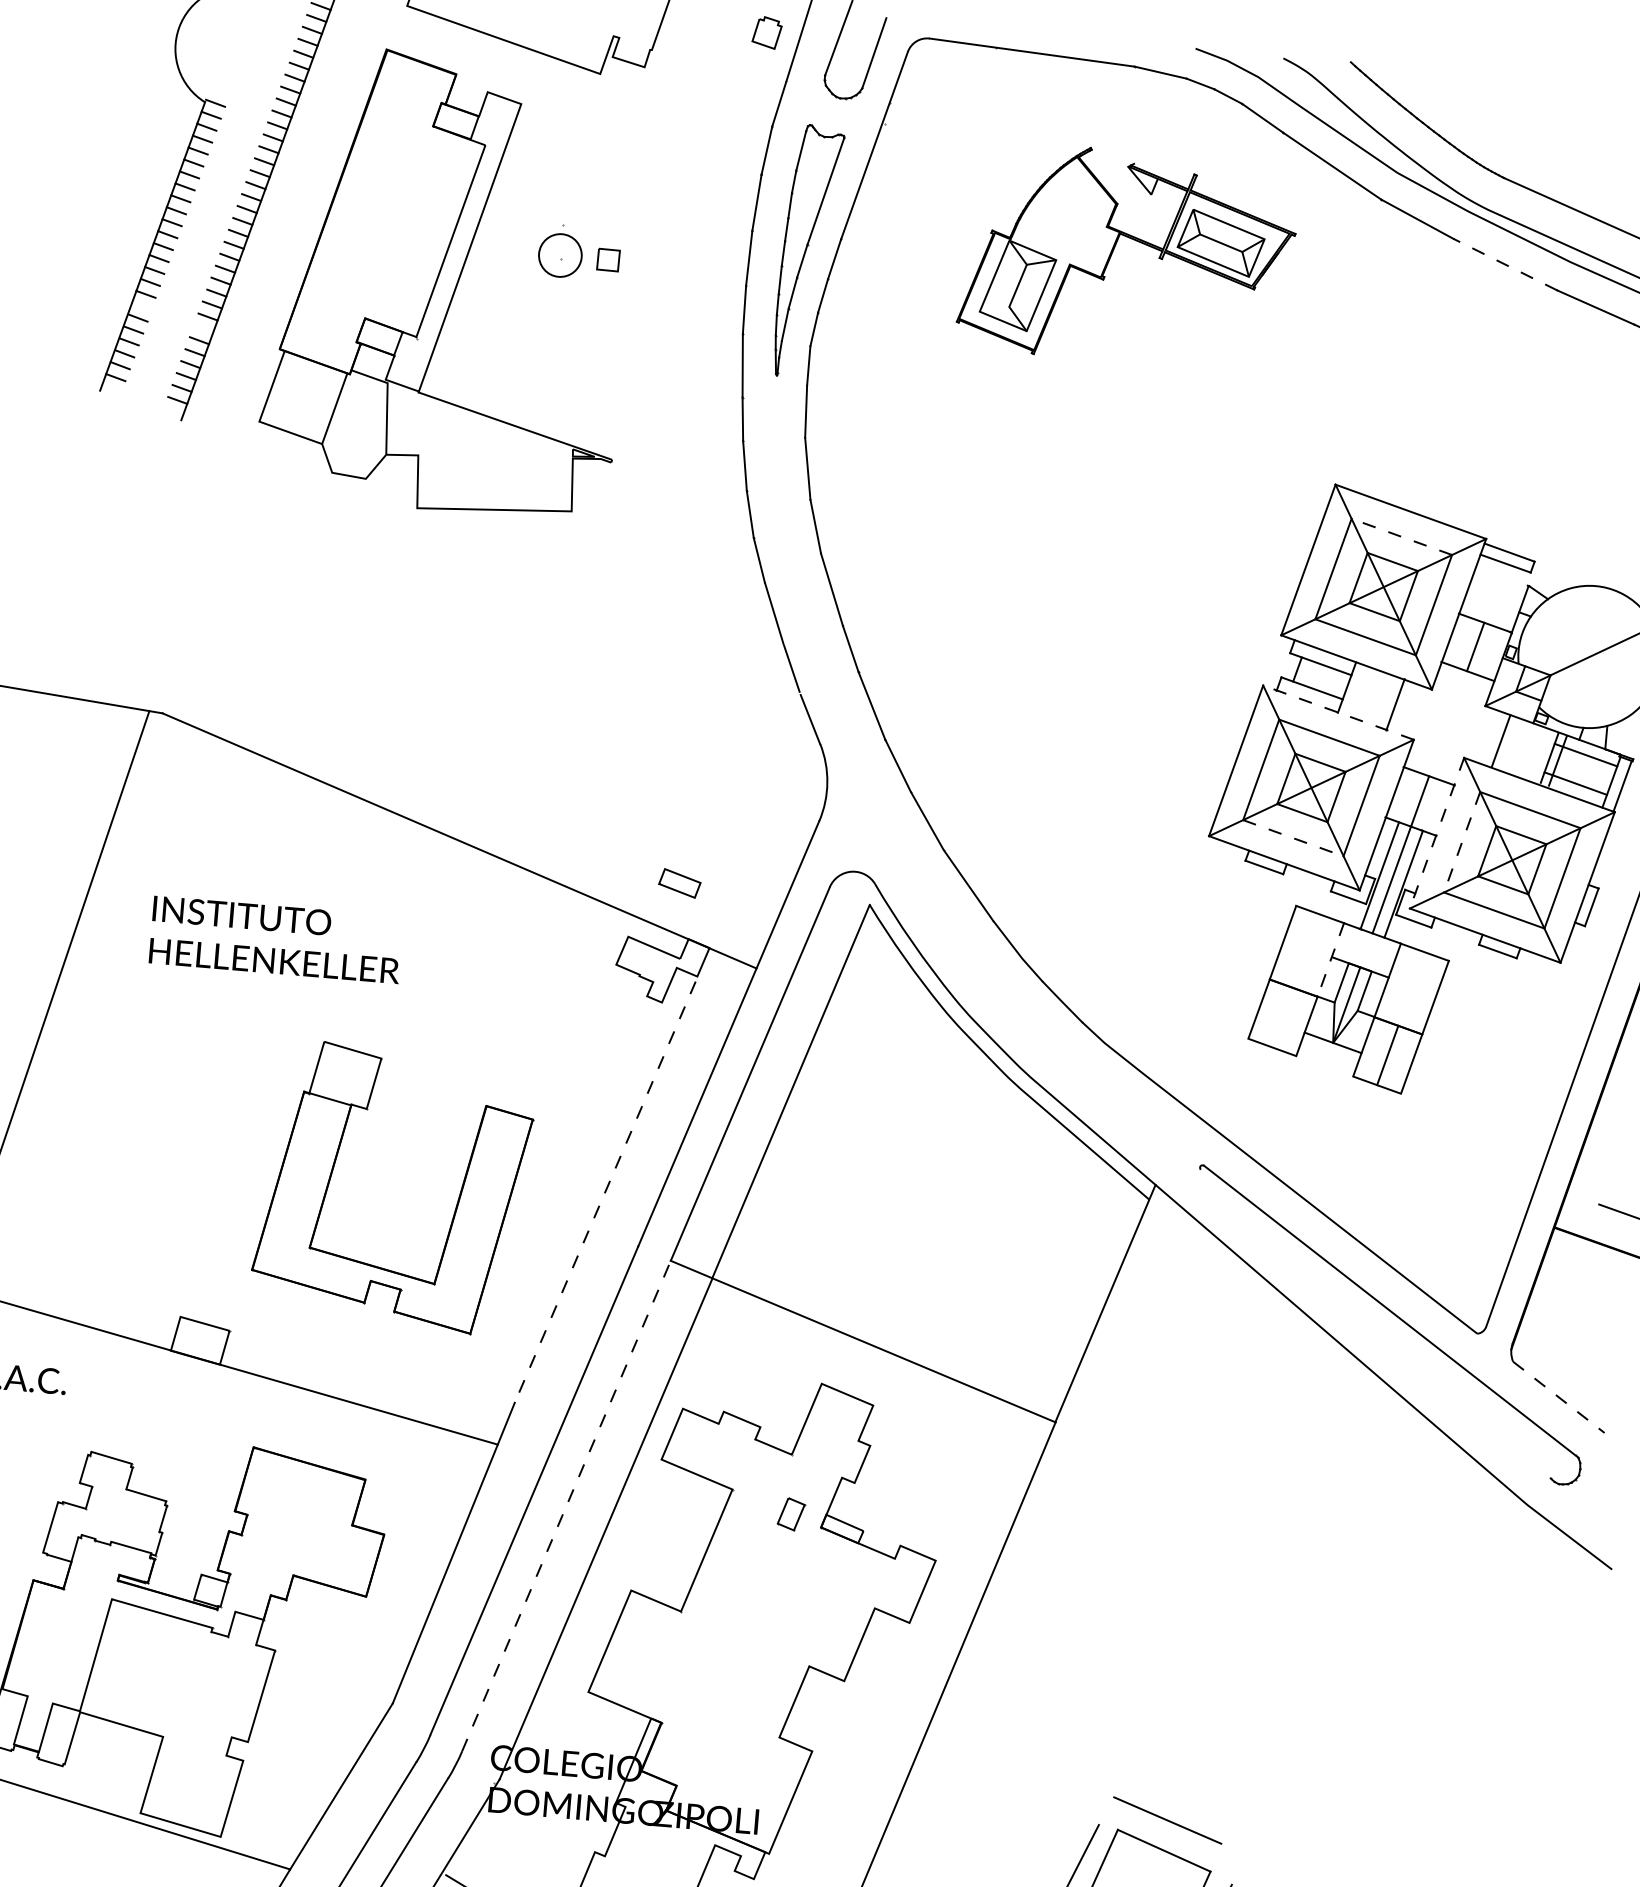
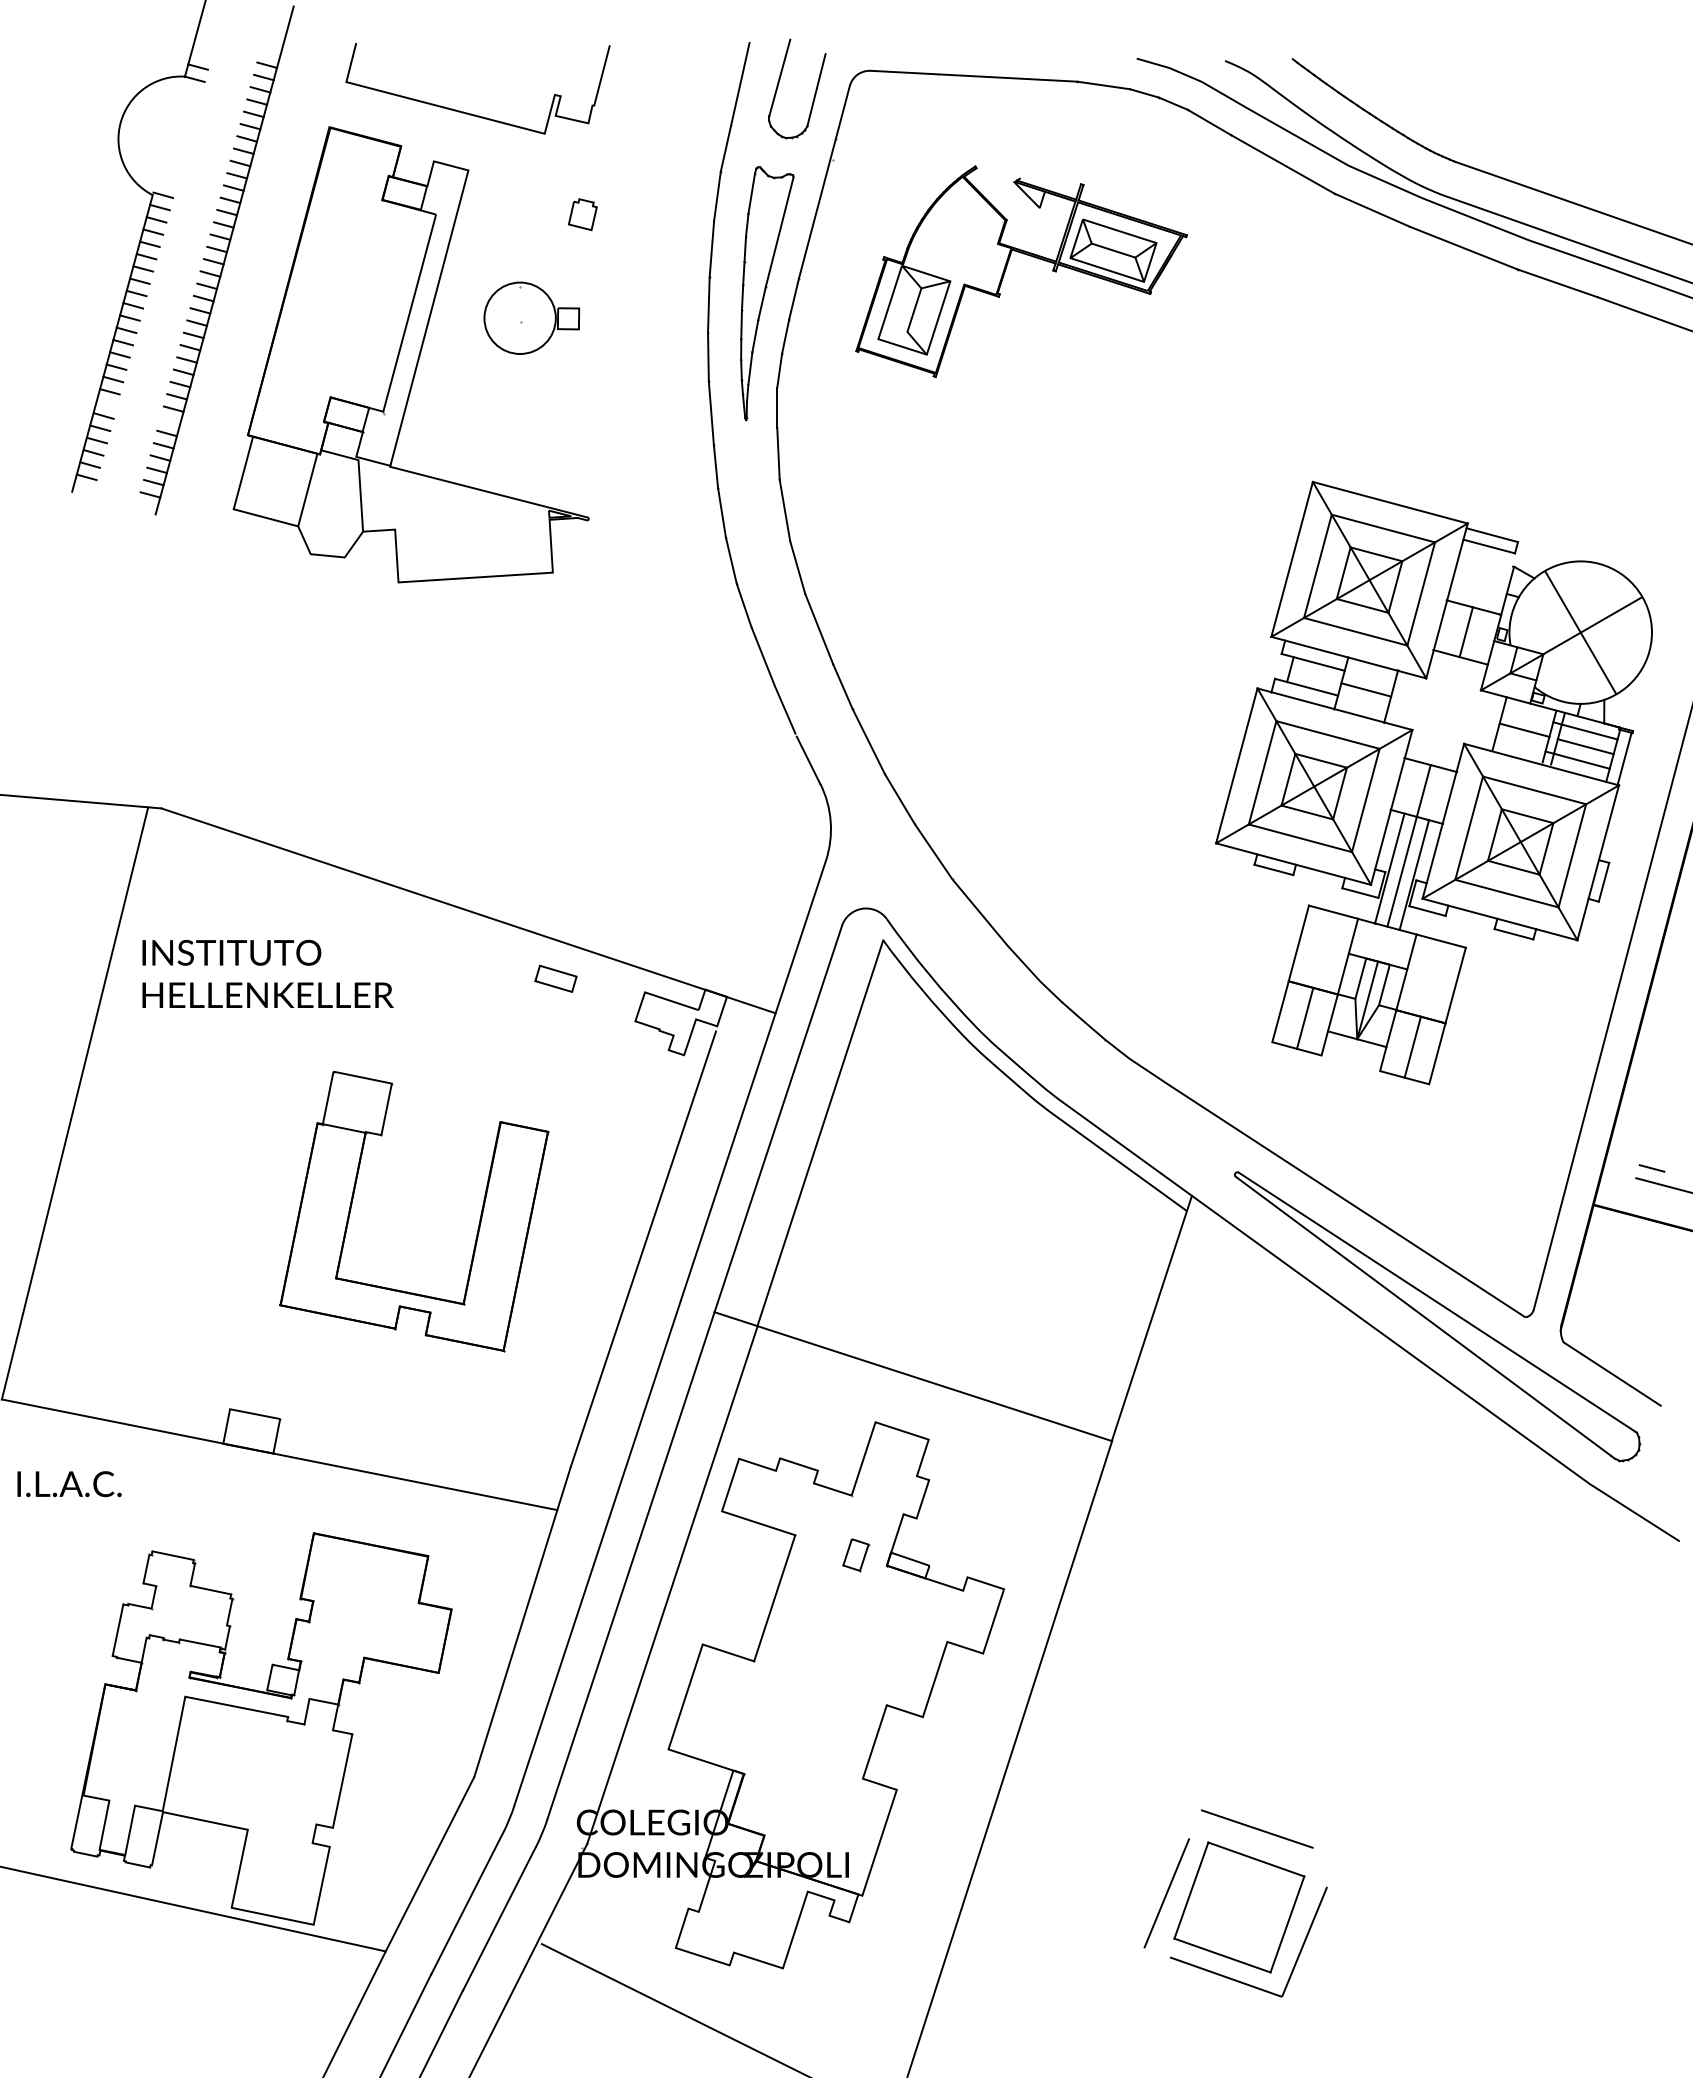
part: (766, 32) -> (582, 214), moved
part: (1114, 250) -> (1007, 266), moved
circle: (559, 254) -> (519, 317), size x1.67
line: (1505, 263) -> (1463, 247), dashed -> solid
line: (1400, 536) -> (1382, 528), dashed -> solid
line: (1589, 655) -> (1580, 631), added
line: (1371, 695) -> (1366, 689), added
line: (1338, 712) -> (1334, 709), dashed -> solid
line: (1525, 748) -> (1524, 729), added
line: (1584, 770) -> (1585, 746), added
line: (1437, 833) -> (1443, 821), dashed -> solid
line: (1293, 838) -> (1300, 838), dashed -> solid
line: (1462, 842) -> (1469, 828), dashed -> solid
part: (679, 883) -> (555, 978), moved
text: (275, 939) -> (267, 973), moved
line: (1330, 960) -> (1347, 957), dashed -> solid
line: (1283, 1017) -> (1305, 1018), added
part: (333, 1170) -> (353, 1199), moved
line: (605, 1192) -> (643, 1249), dashed -> solid
line: (1615, 1196) -> (1651, 1168), added
line: (1374, 1323) -> (1422, 1315), added
line: (1559, 1397) -> (1612, 1374), dashed -> solid
line: (566, 1505) -> (631, 1565), dashed -> solid

